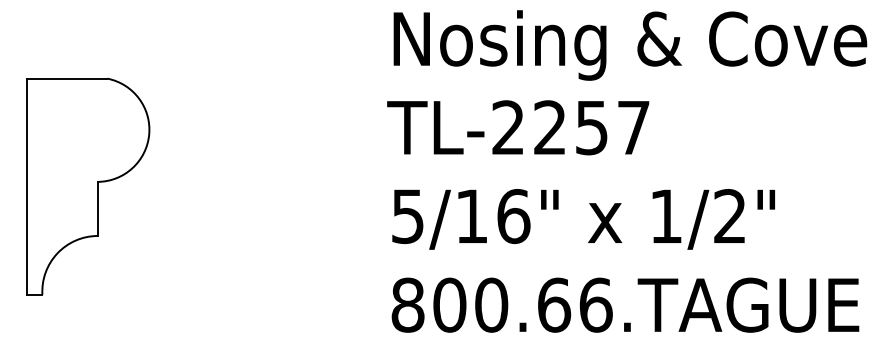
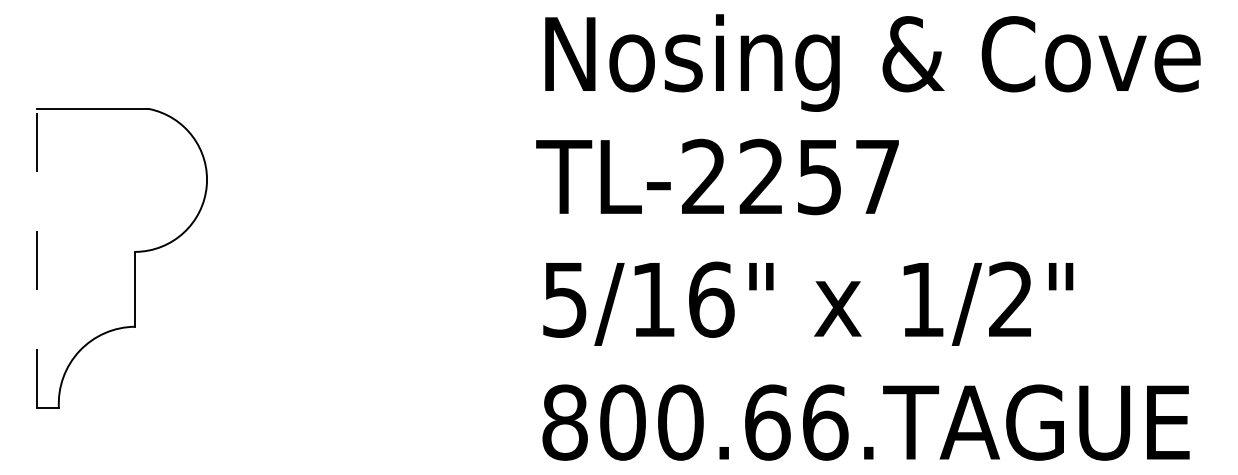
line: (26, 186) -> (36, 258), solid -> dashed

